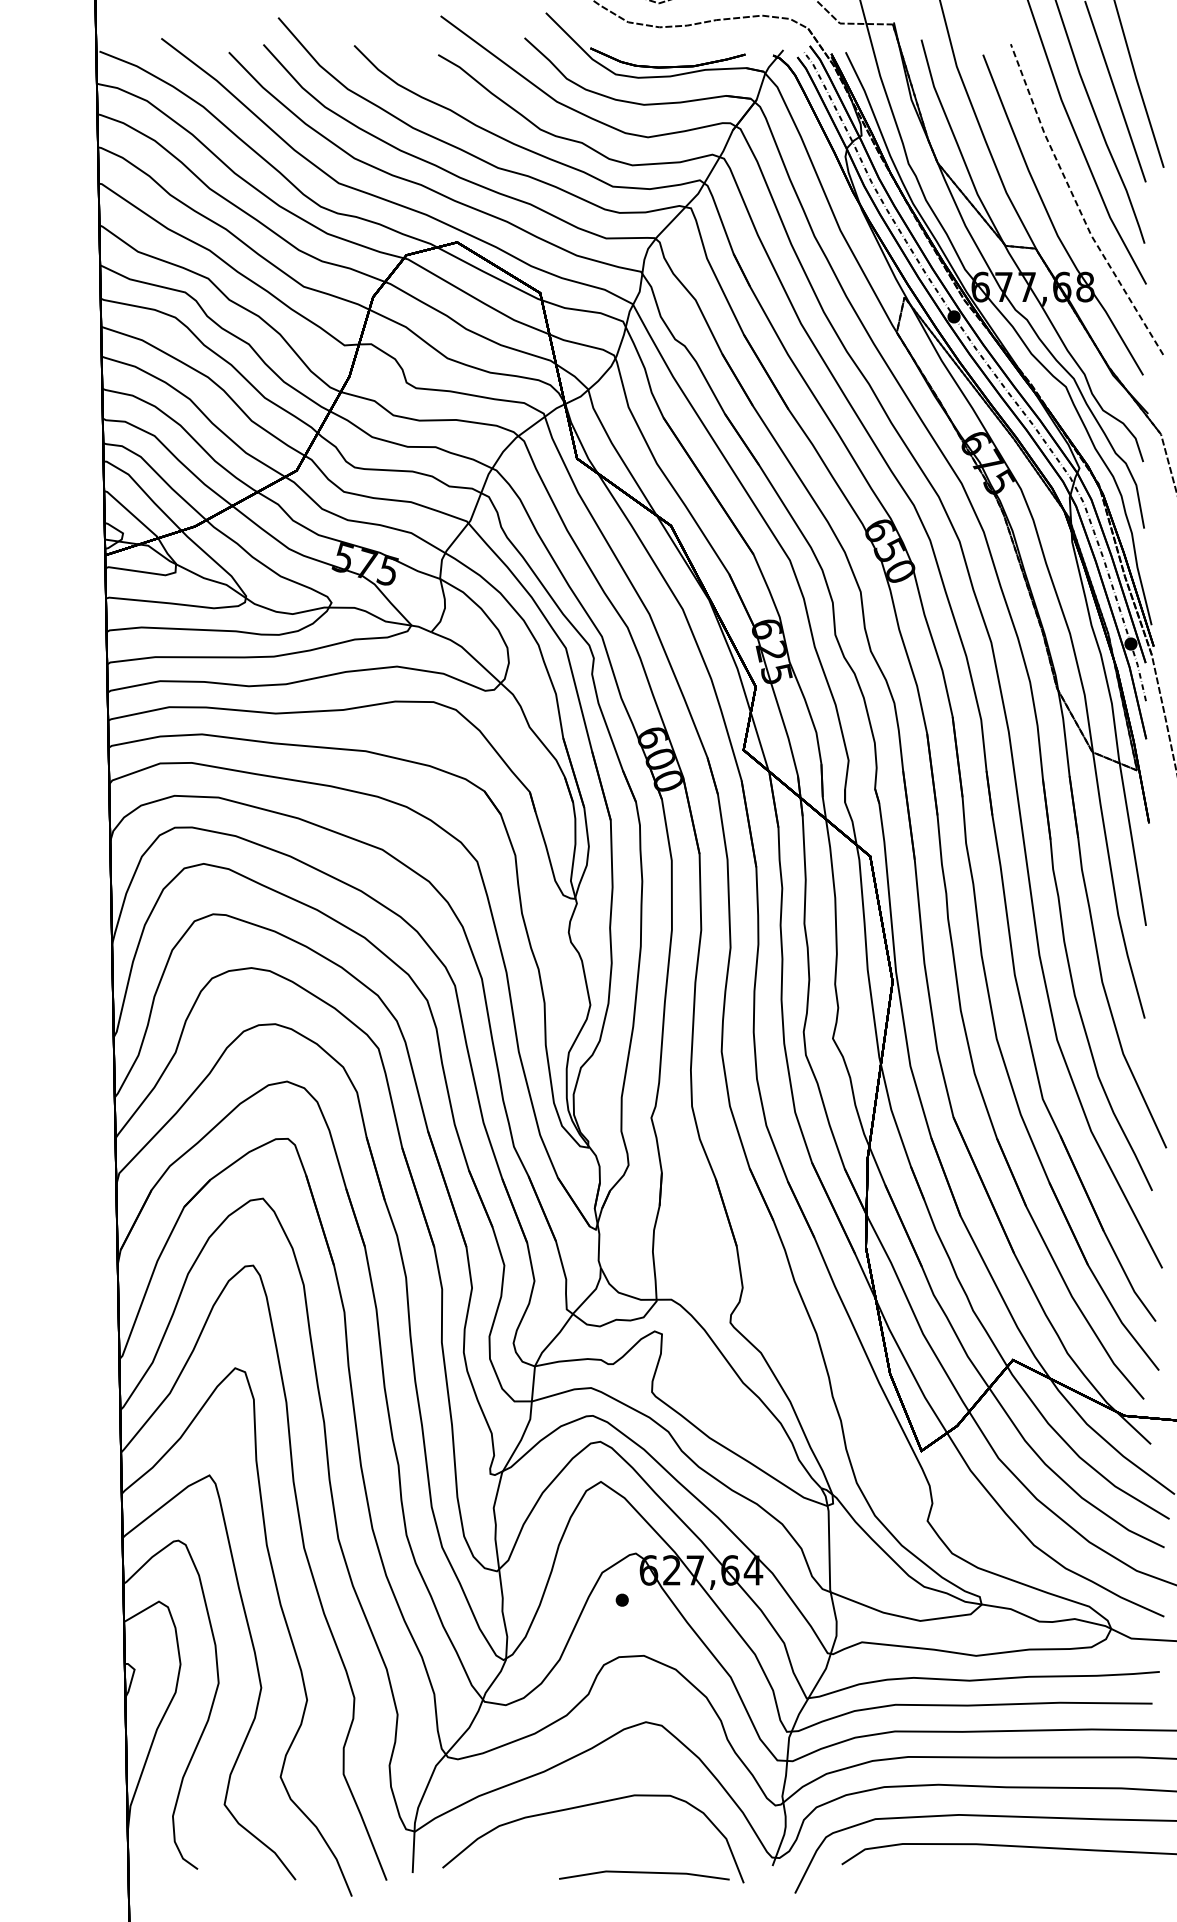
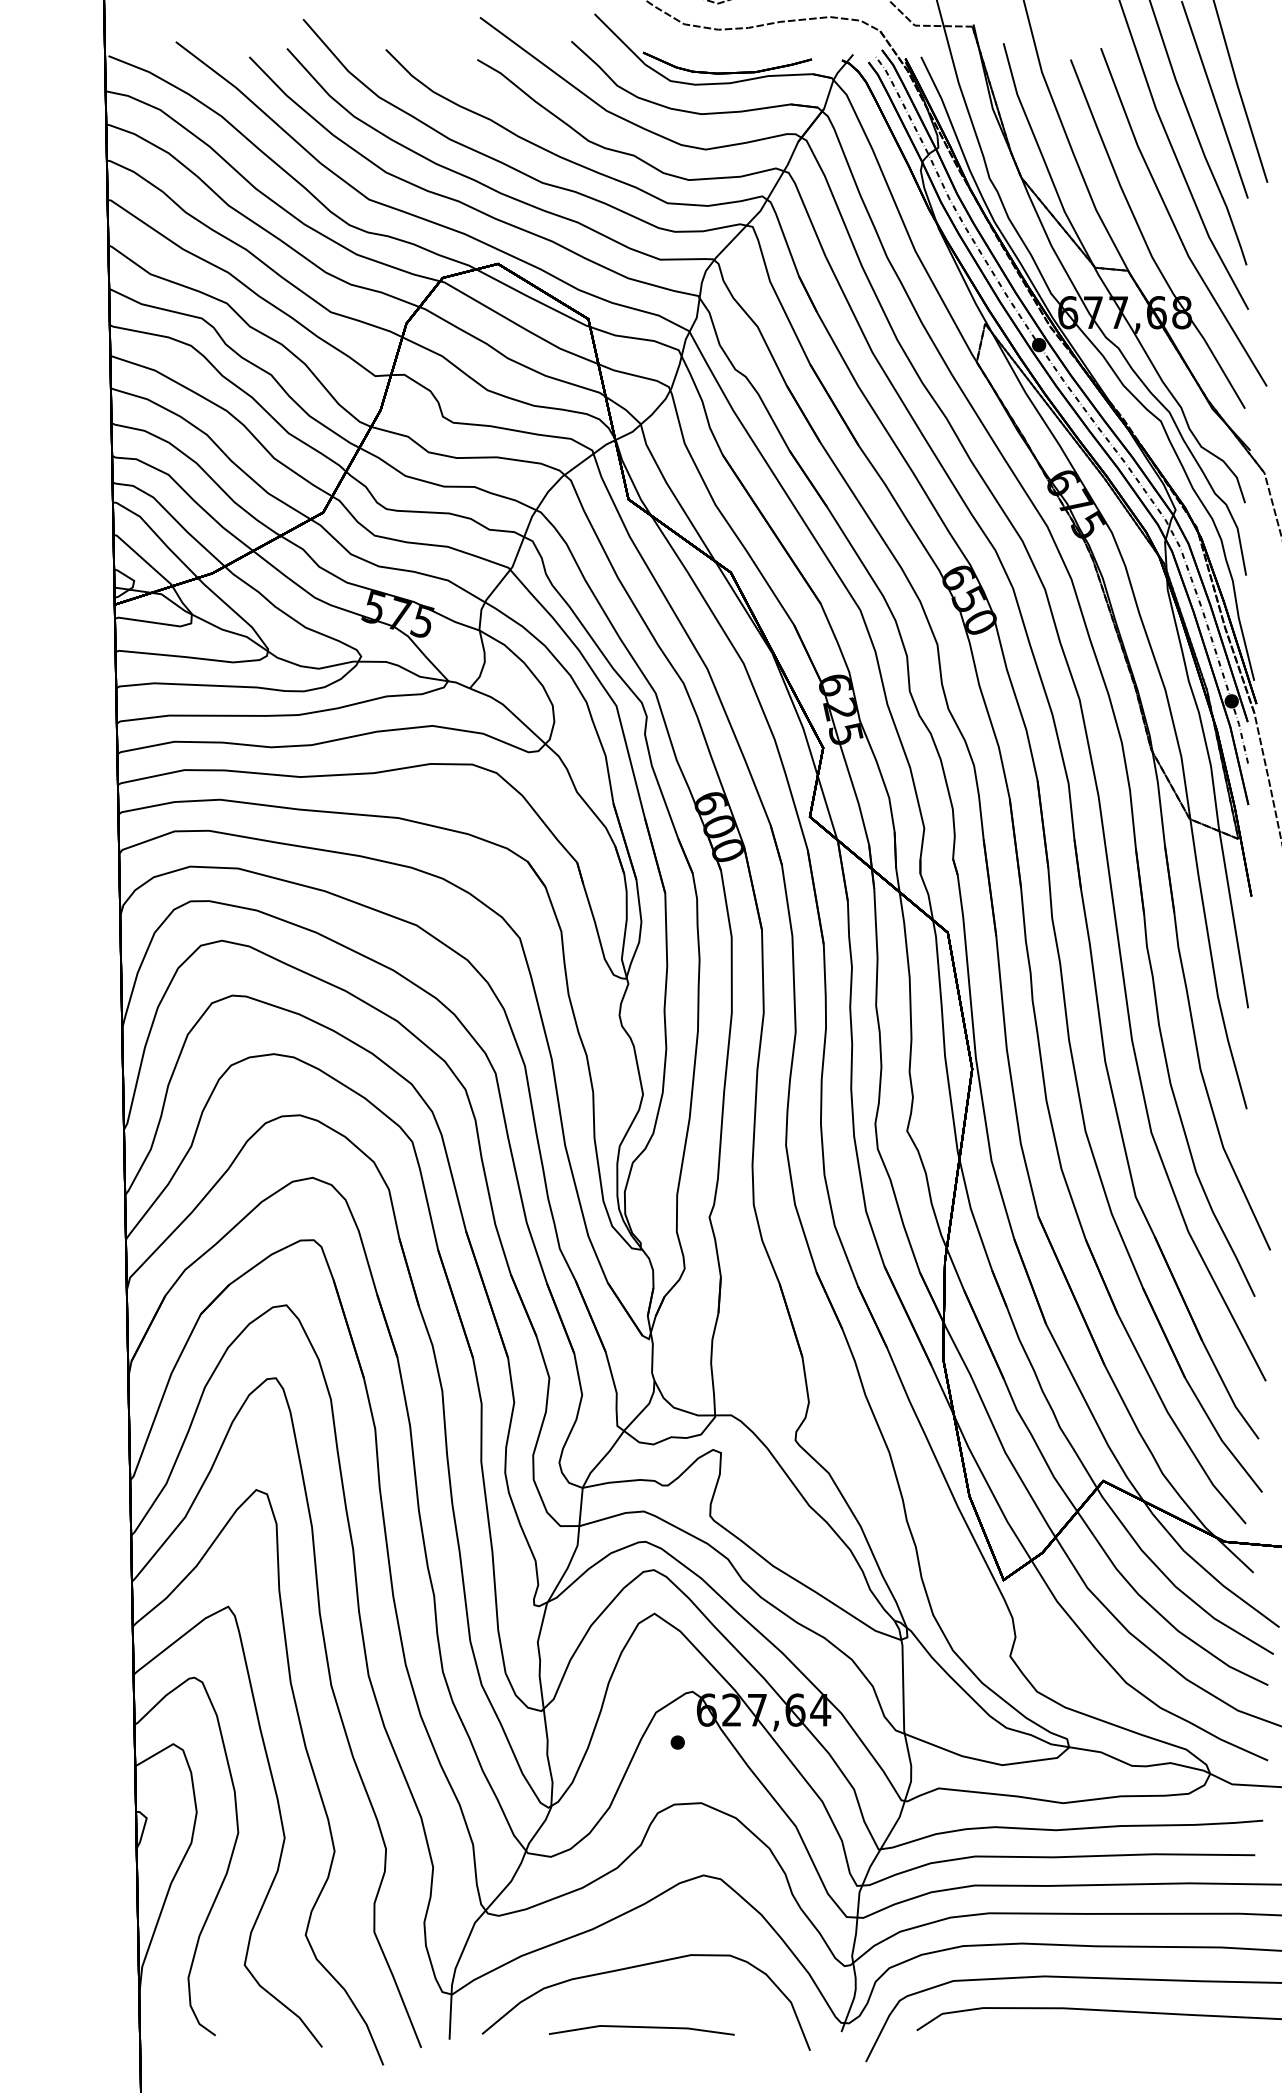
line: (1077, 204) -> (1173, 222), dashed -> solid
line: (644, 1873) -> (642, 2028), moved

